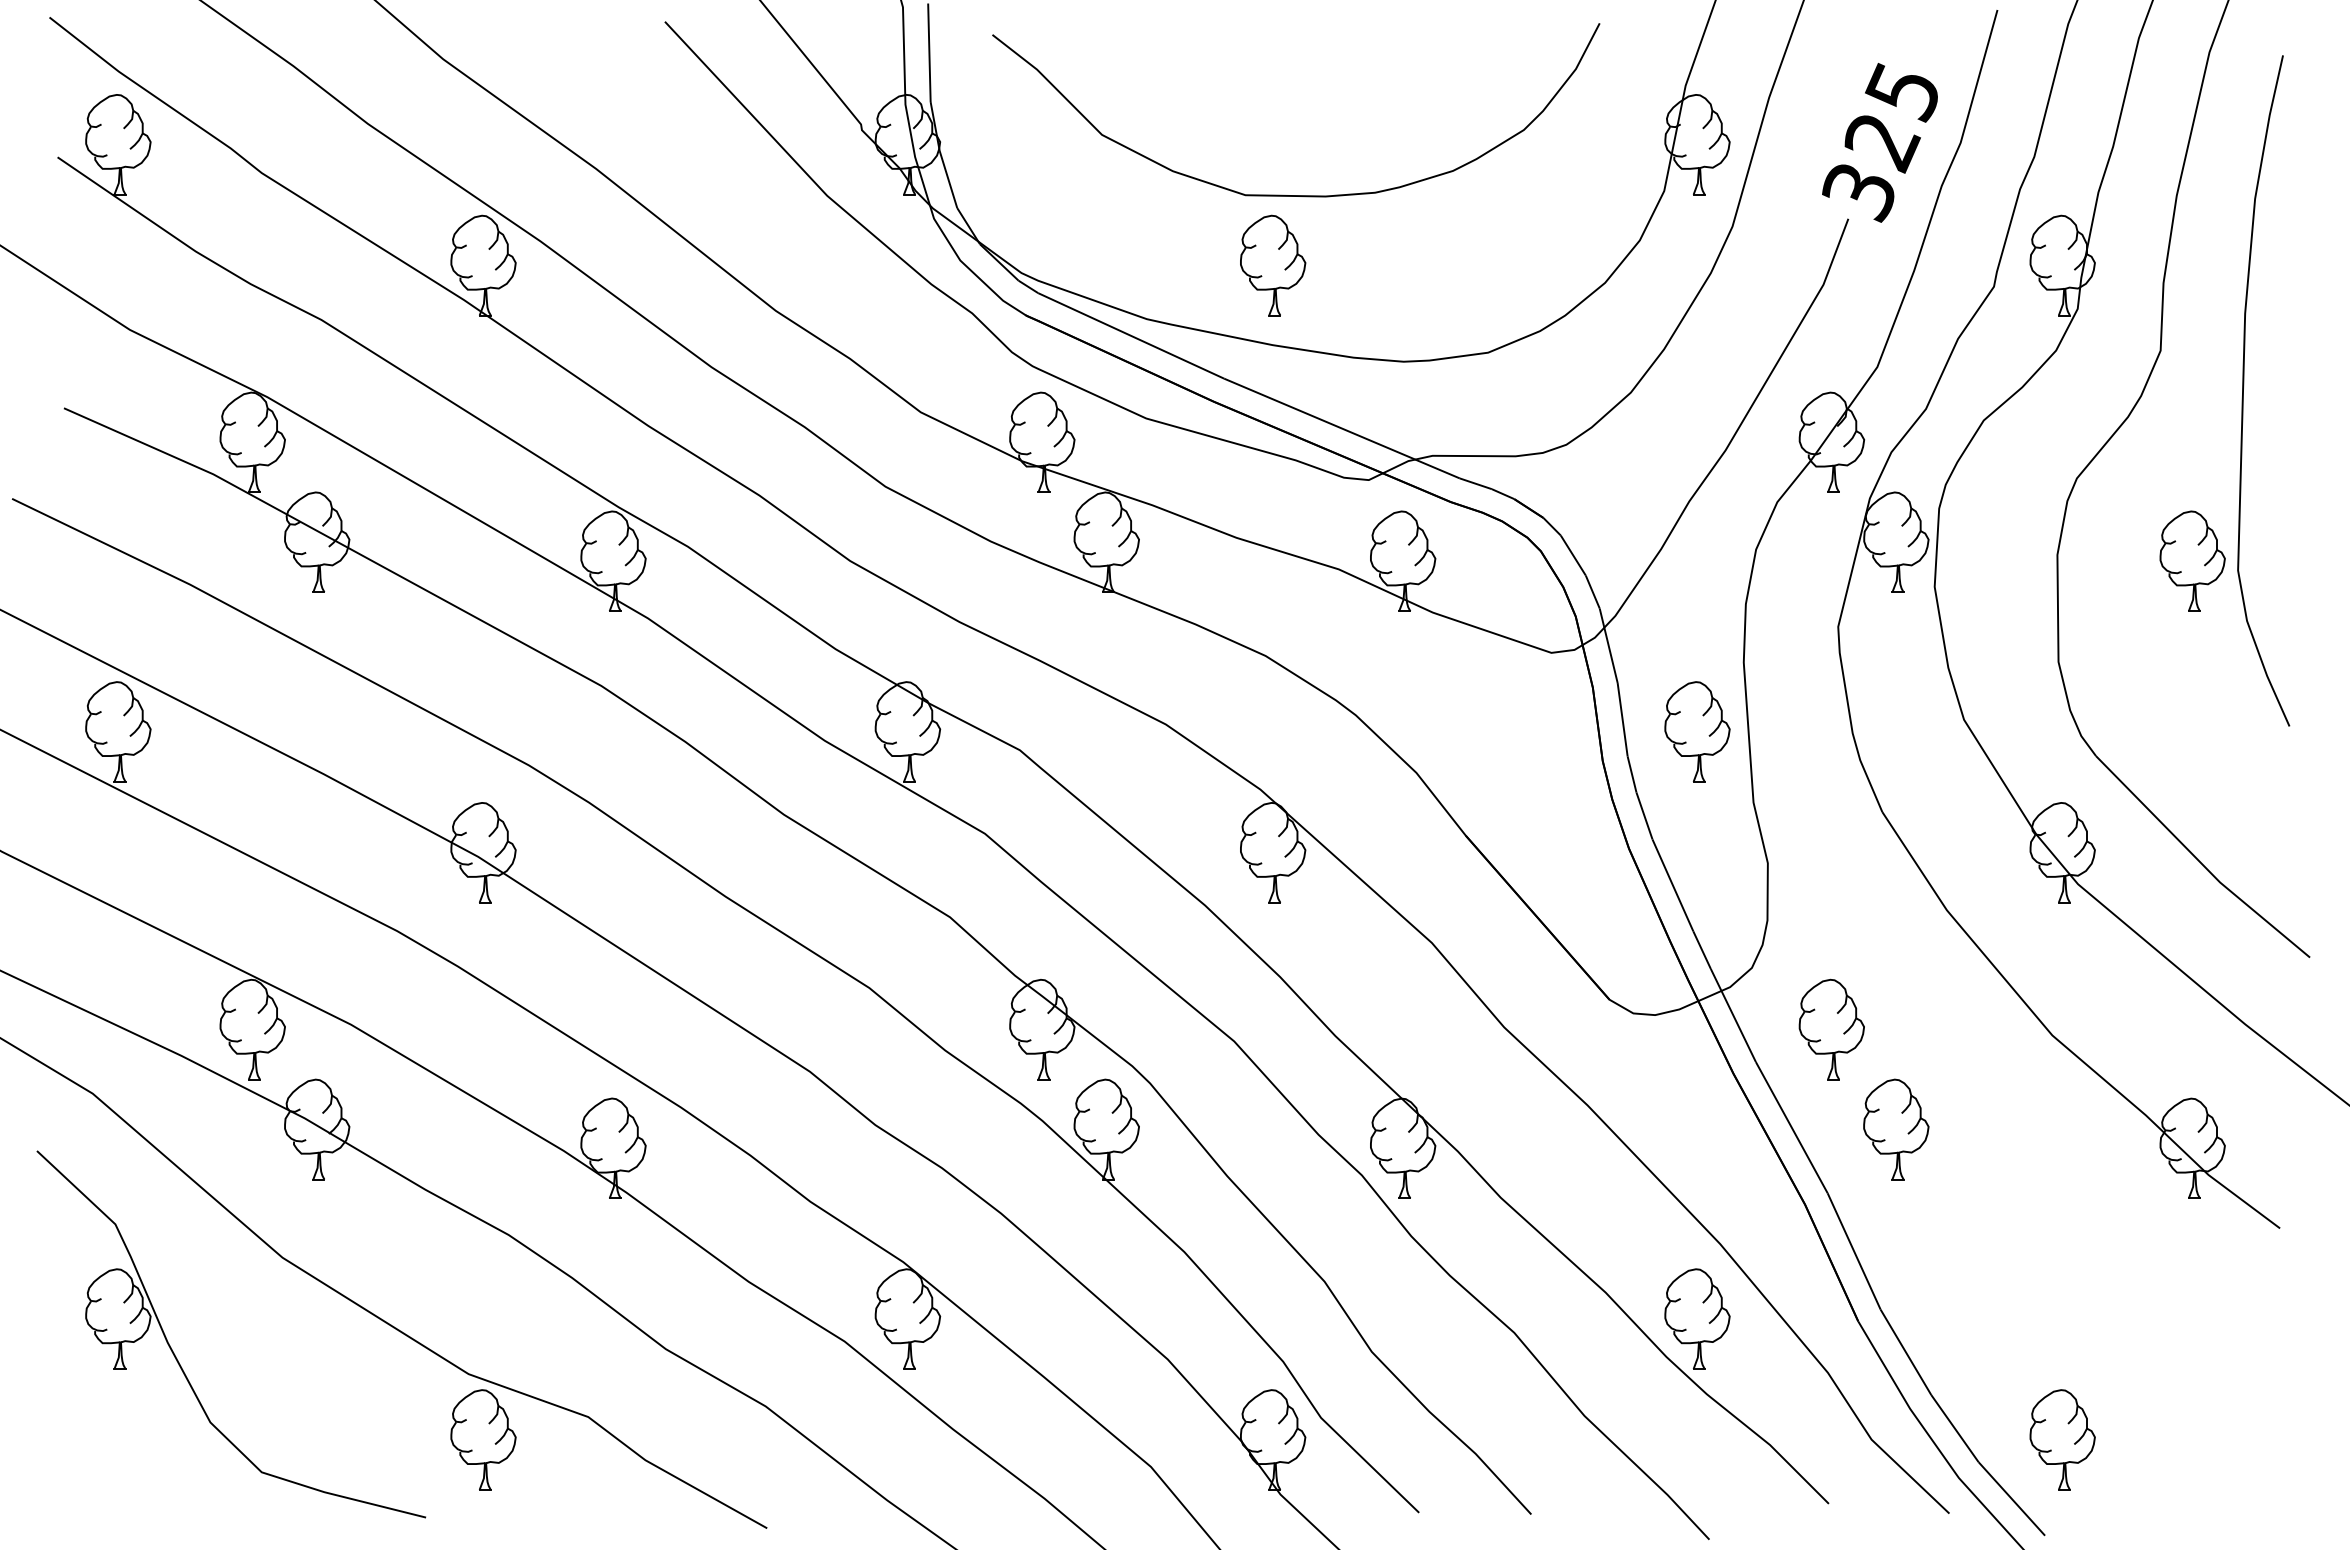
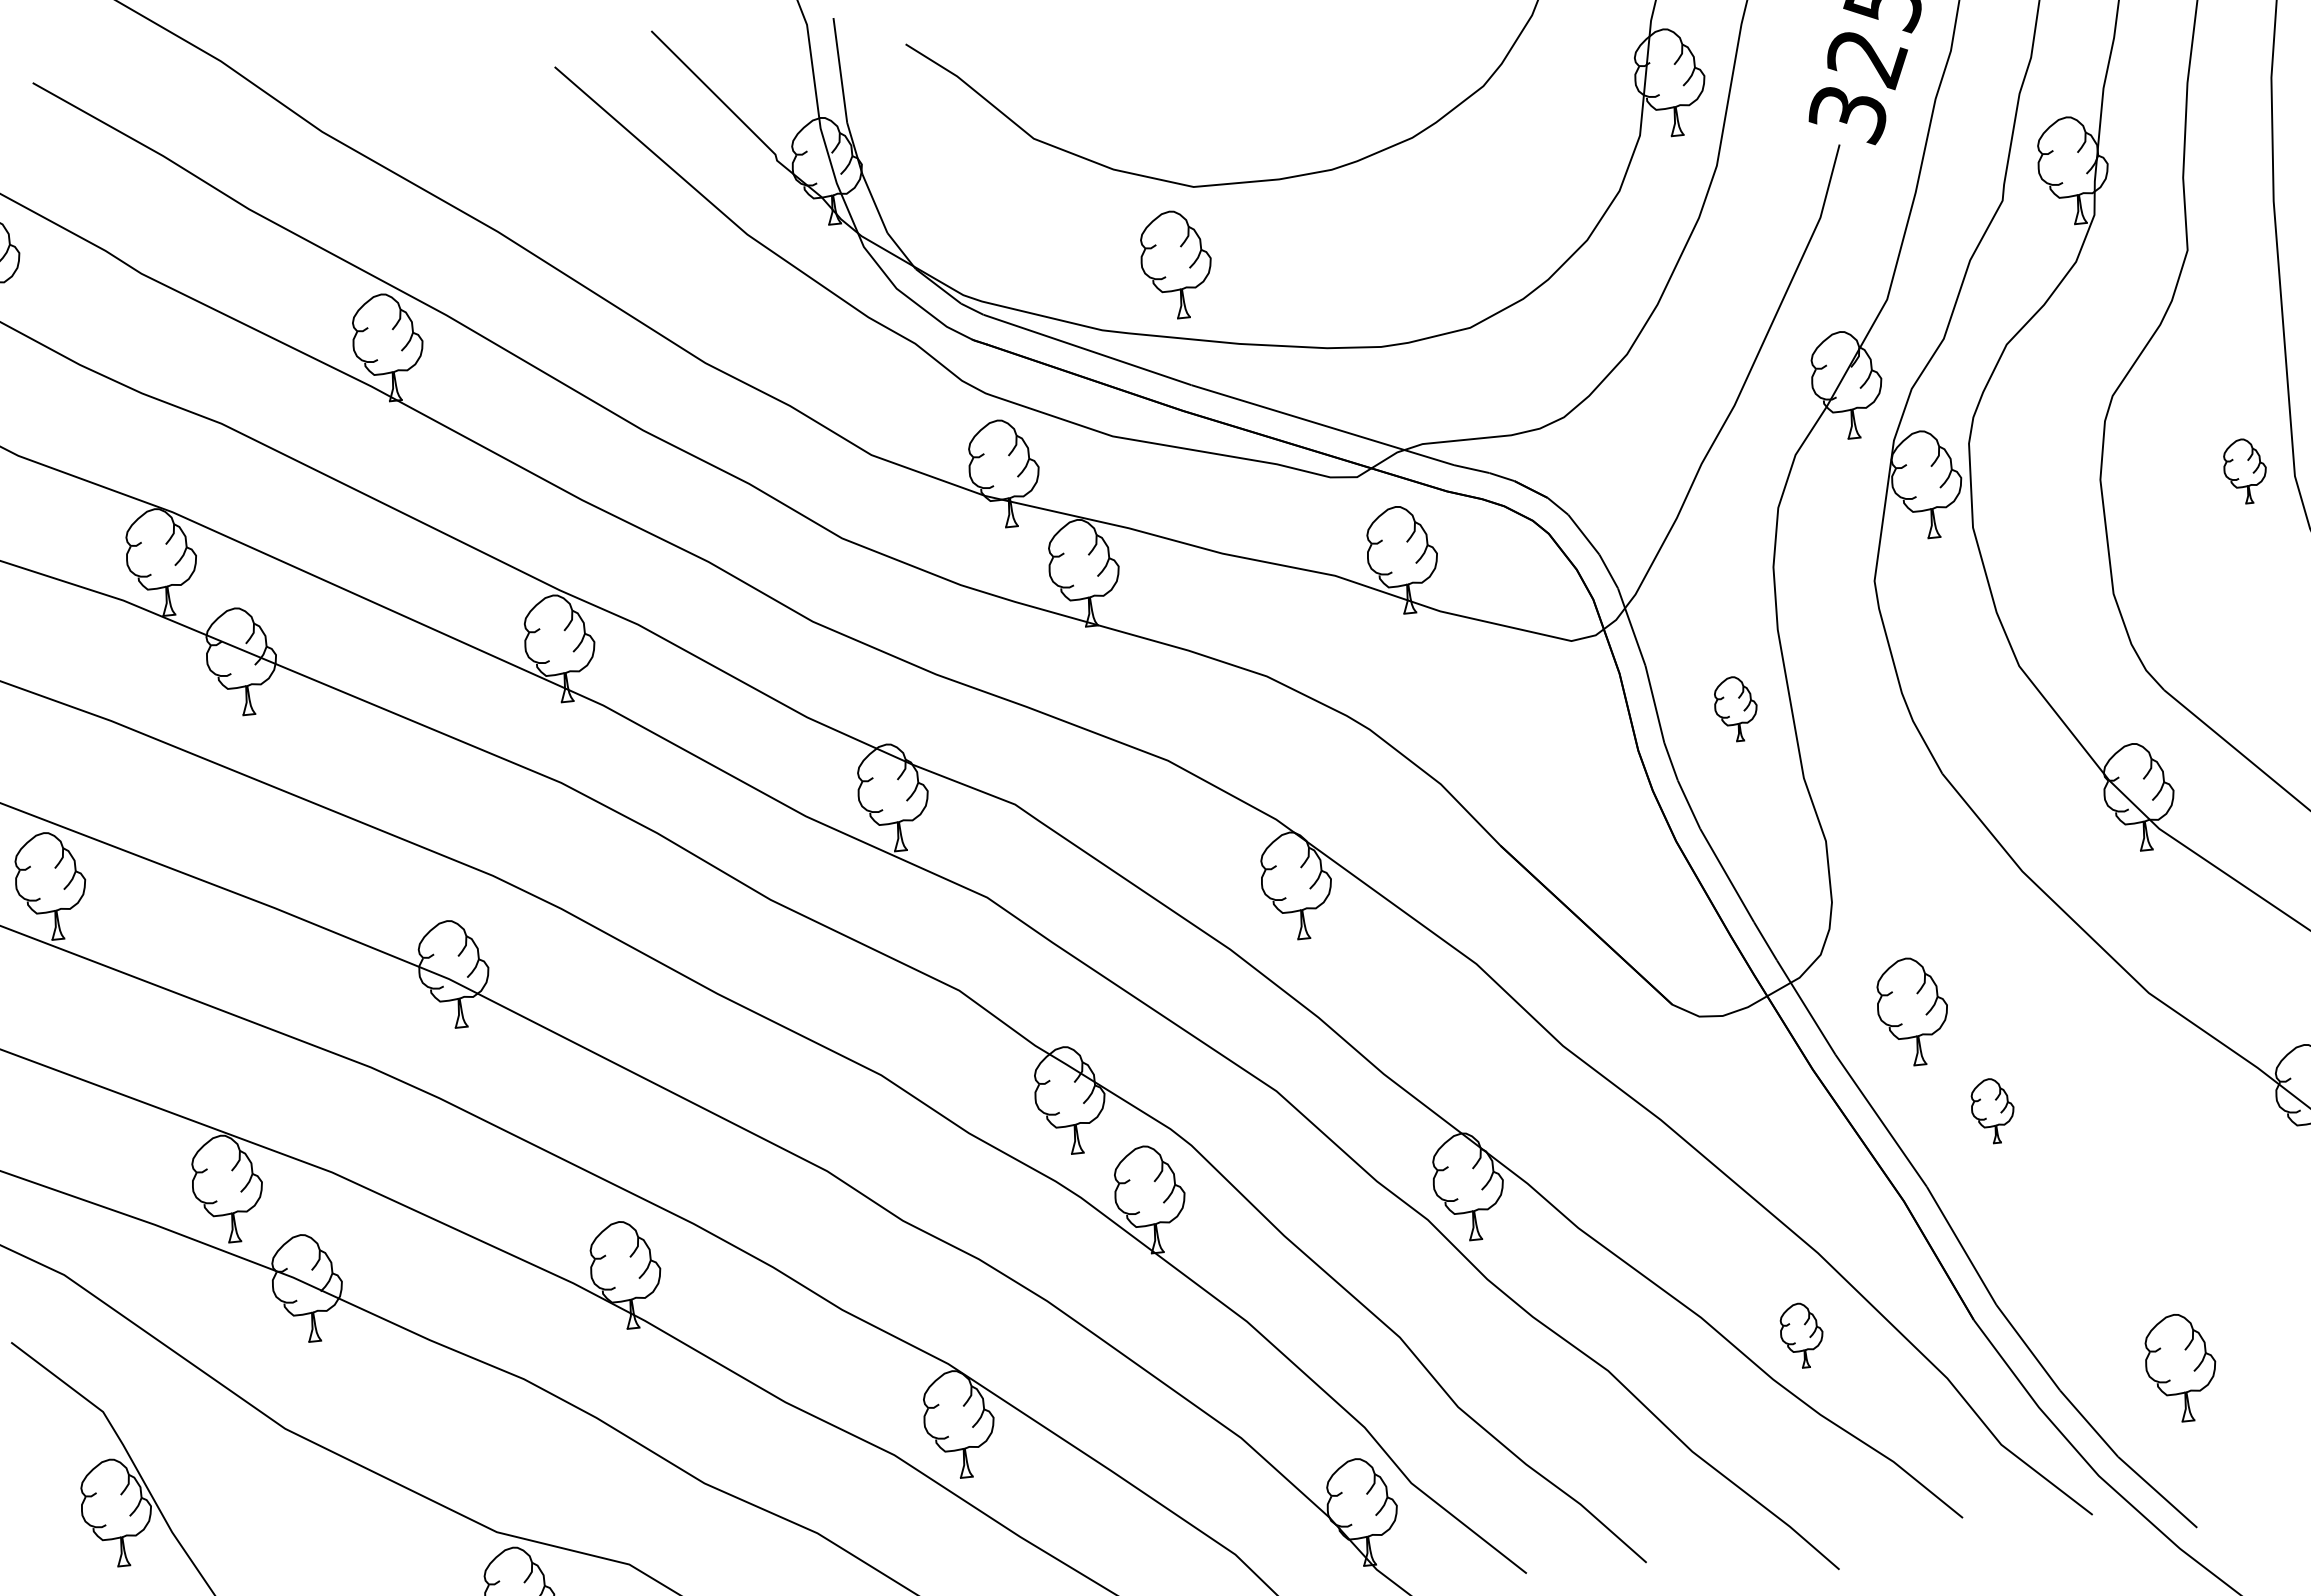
part: (1273, 265) -> (1176, 264), moved
part: (2192, 560) -> (2245, 470), size x0.6
part: (1697, 731) -> (1736, 708), size x0.6
part: (1896, 1129) -> (1993, 1110), size x0.6
part: (1697, 1318) -> (1801, 1334), size x0.6
part: (2062, 1439) -> (2180, 1367), moved

